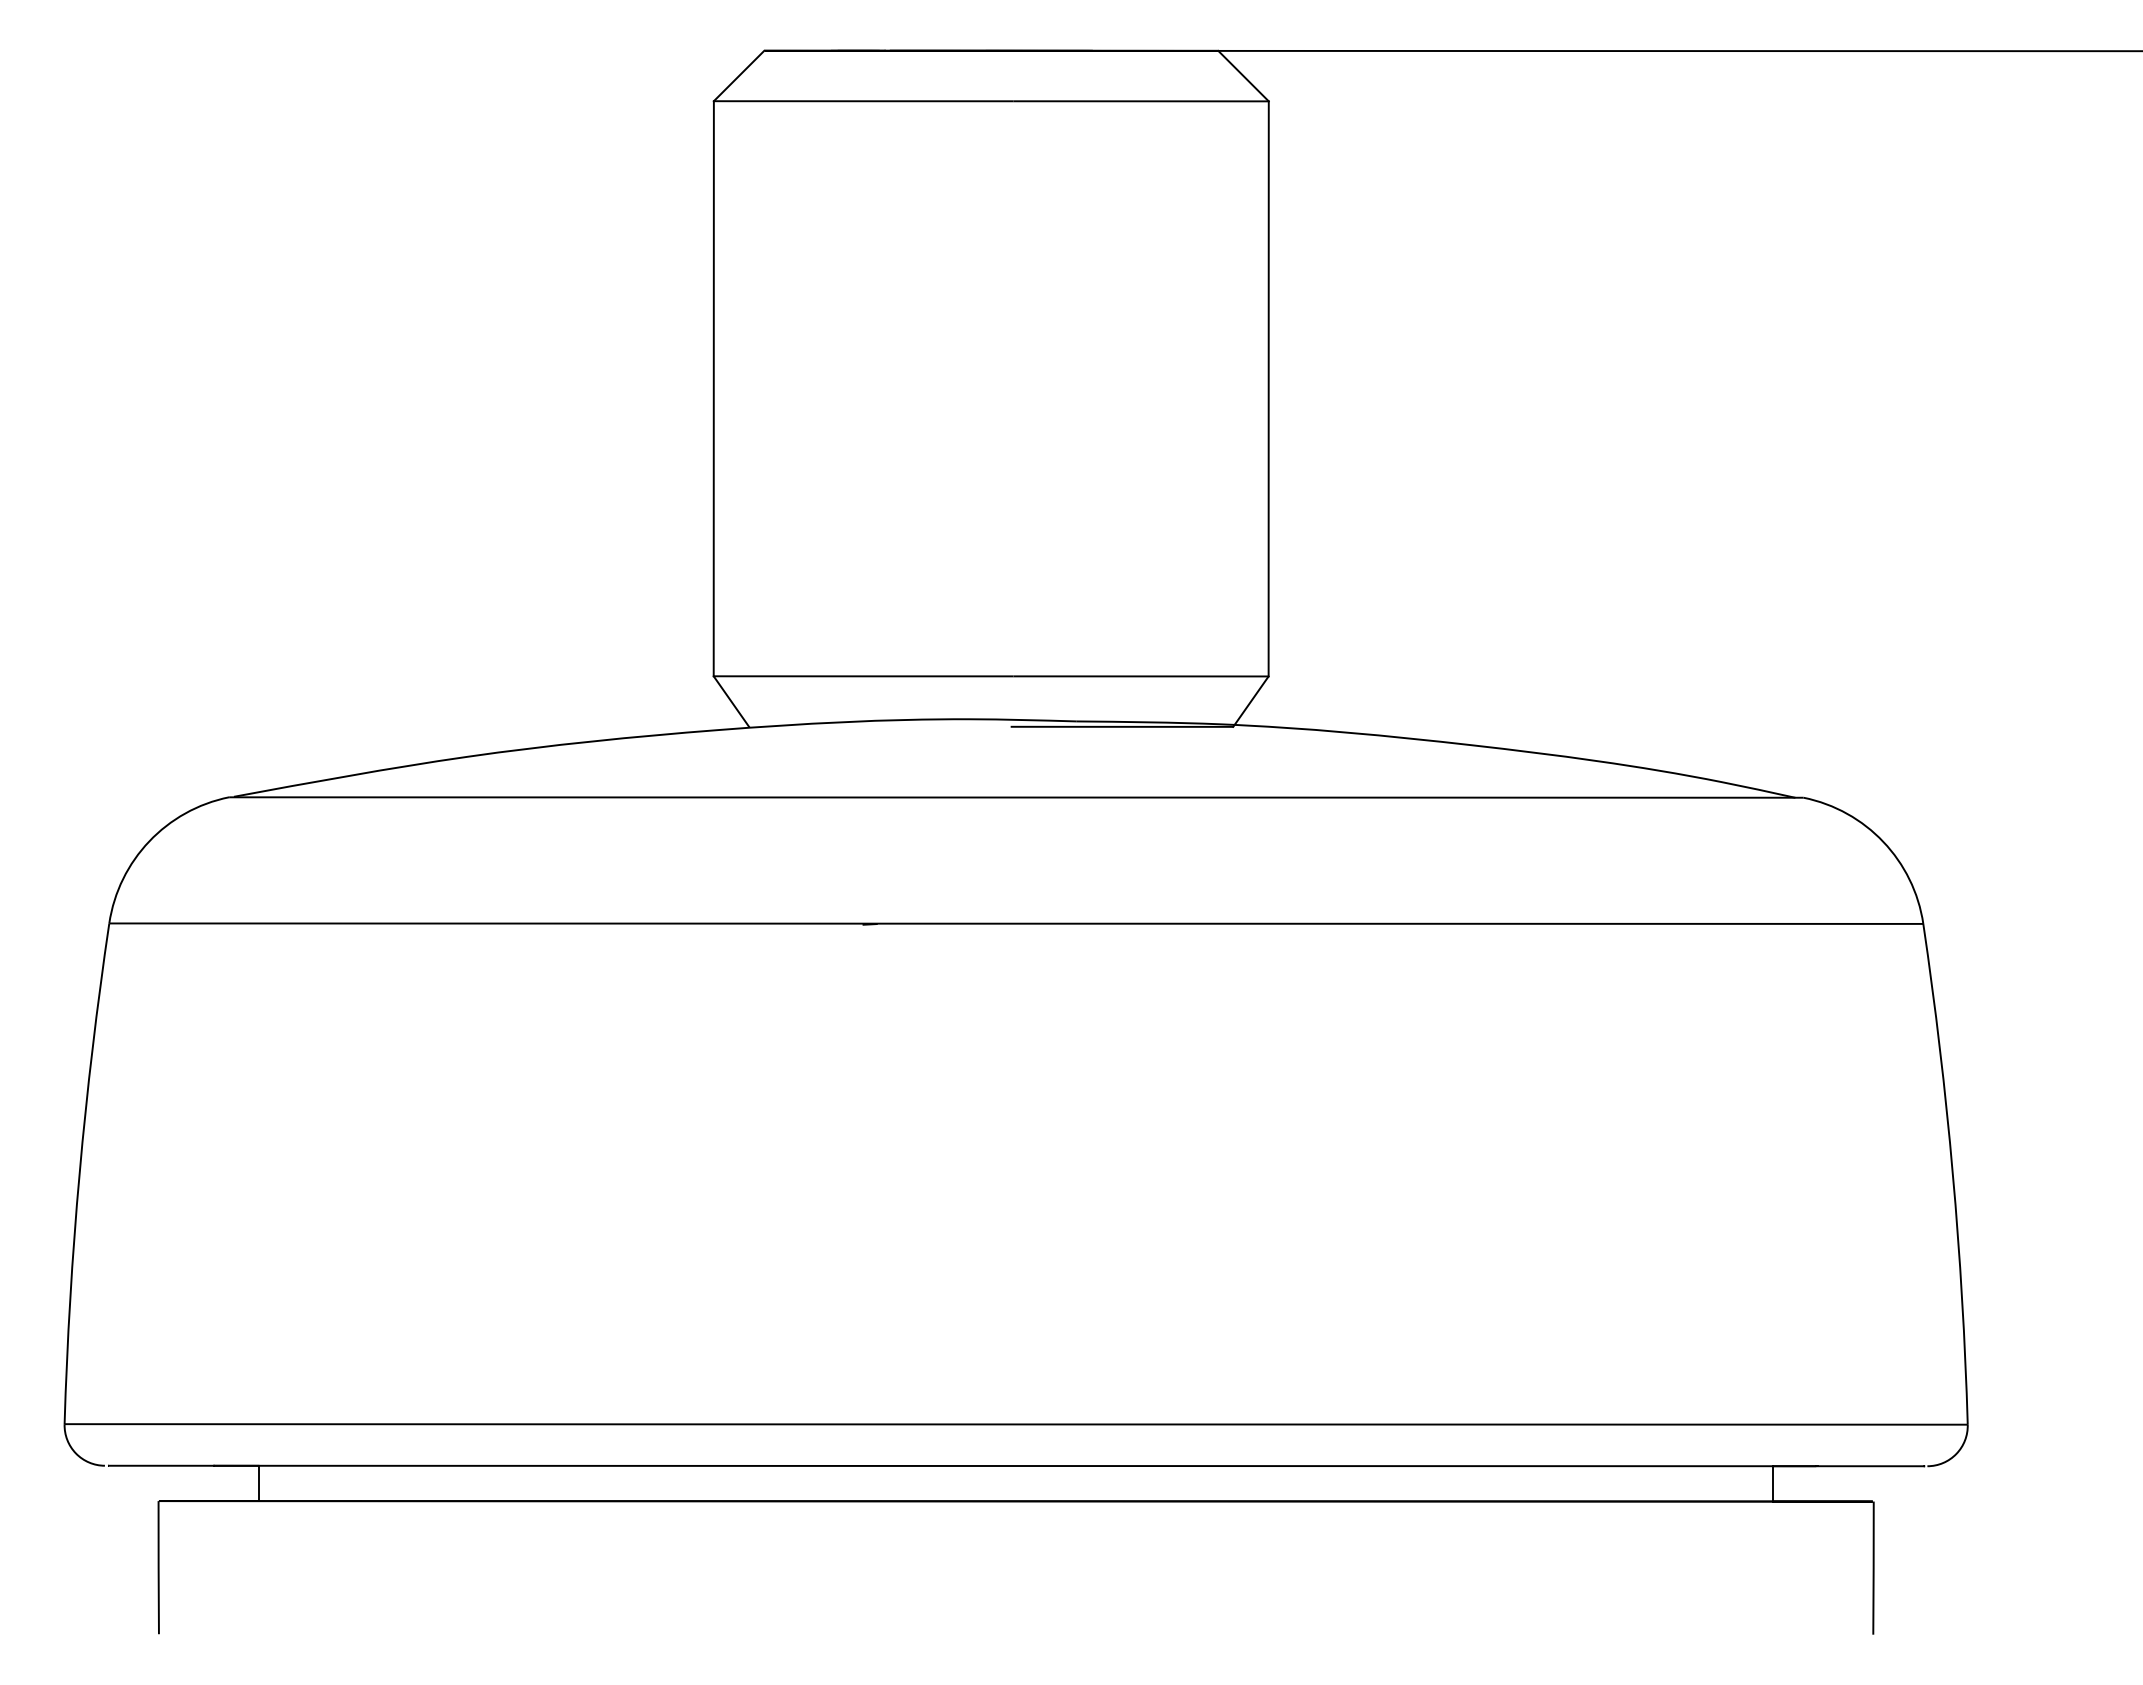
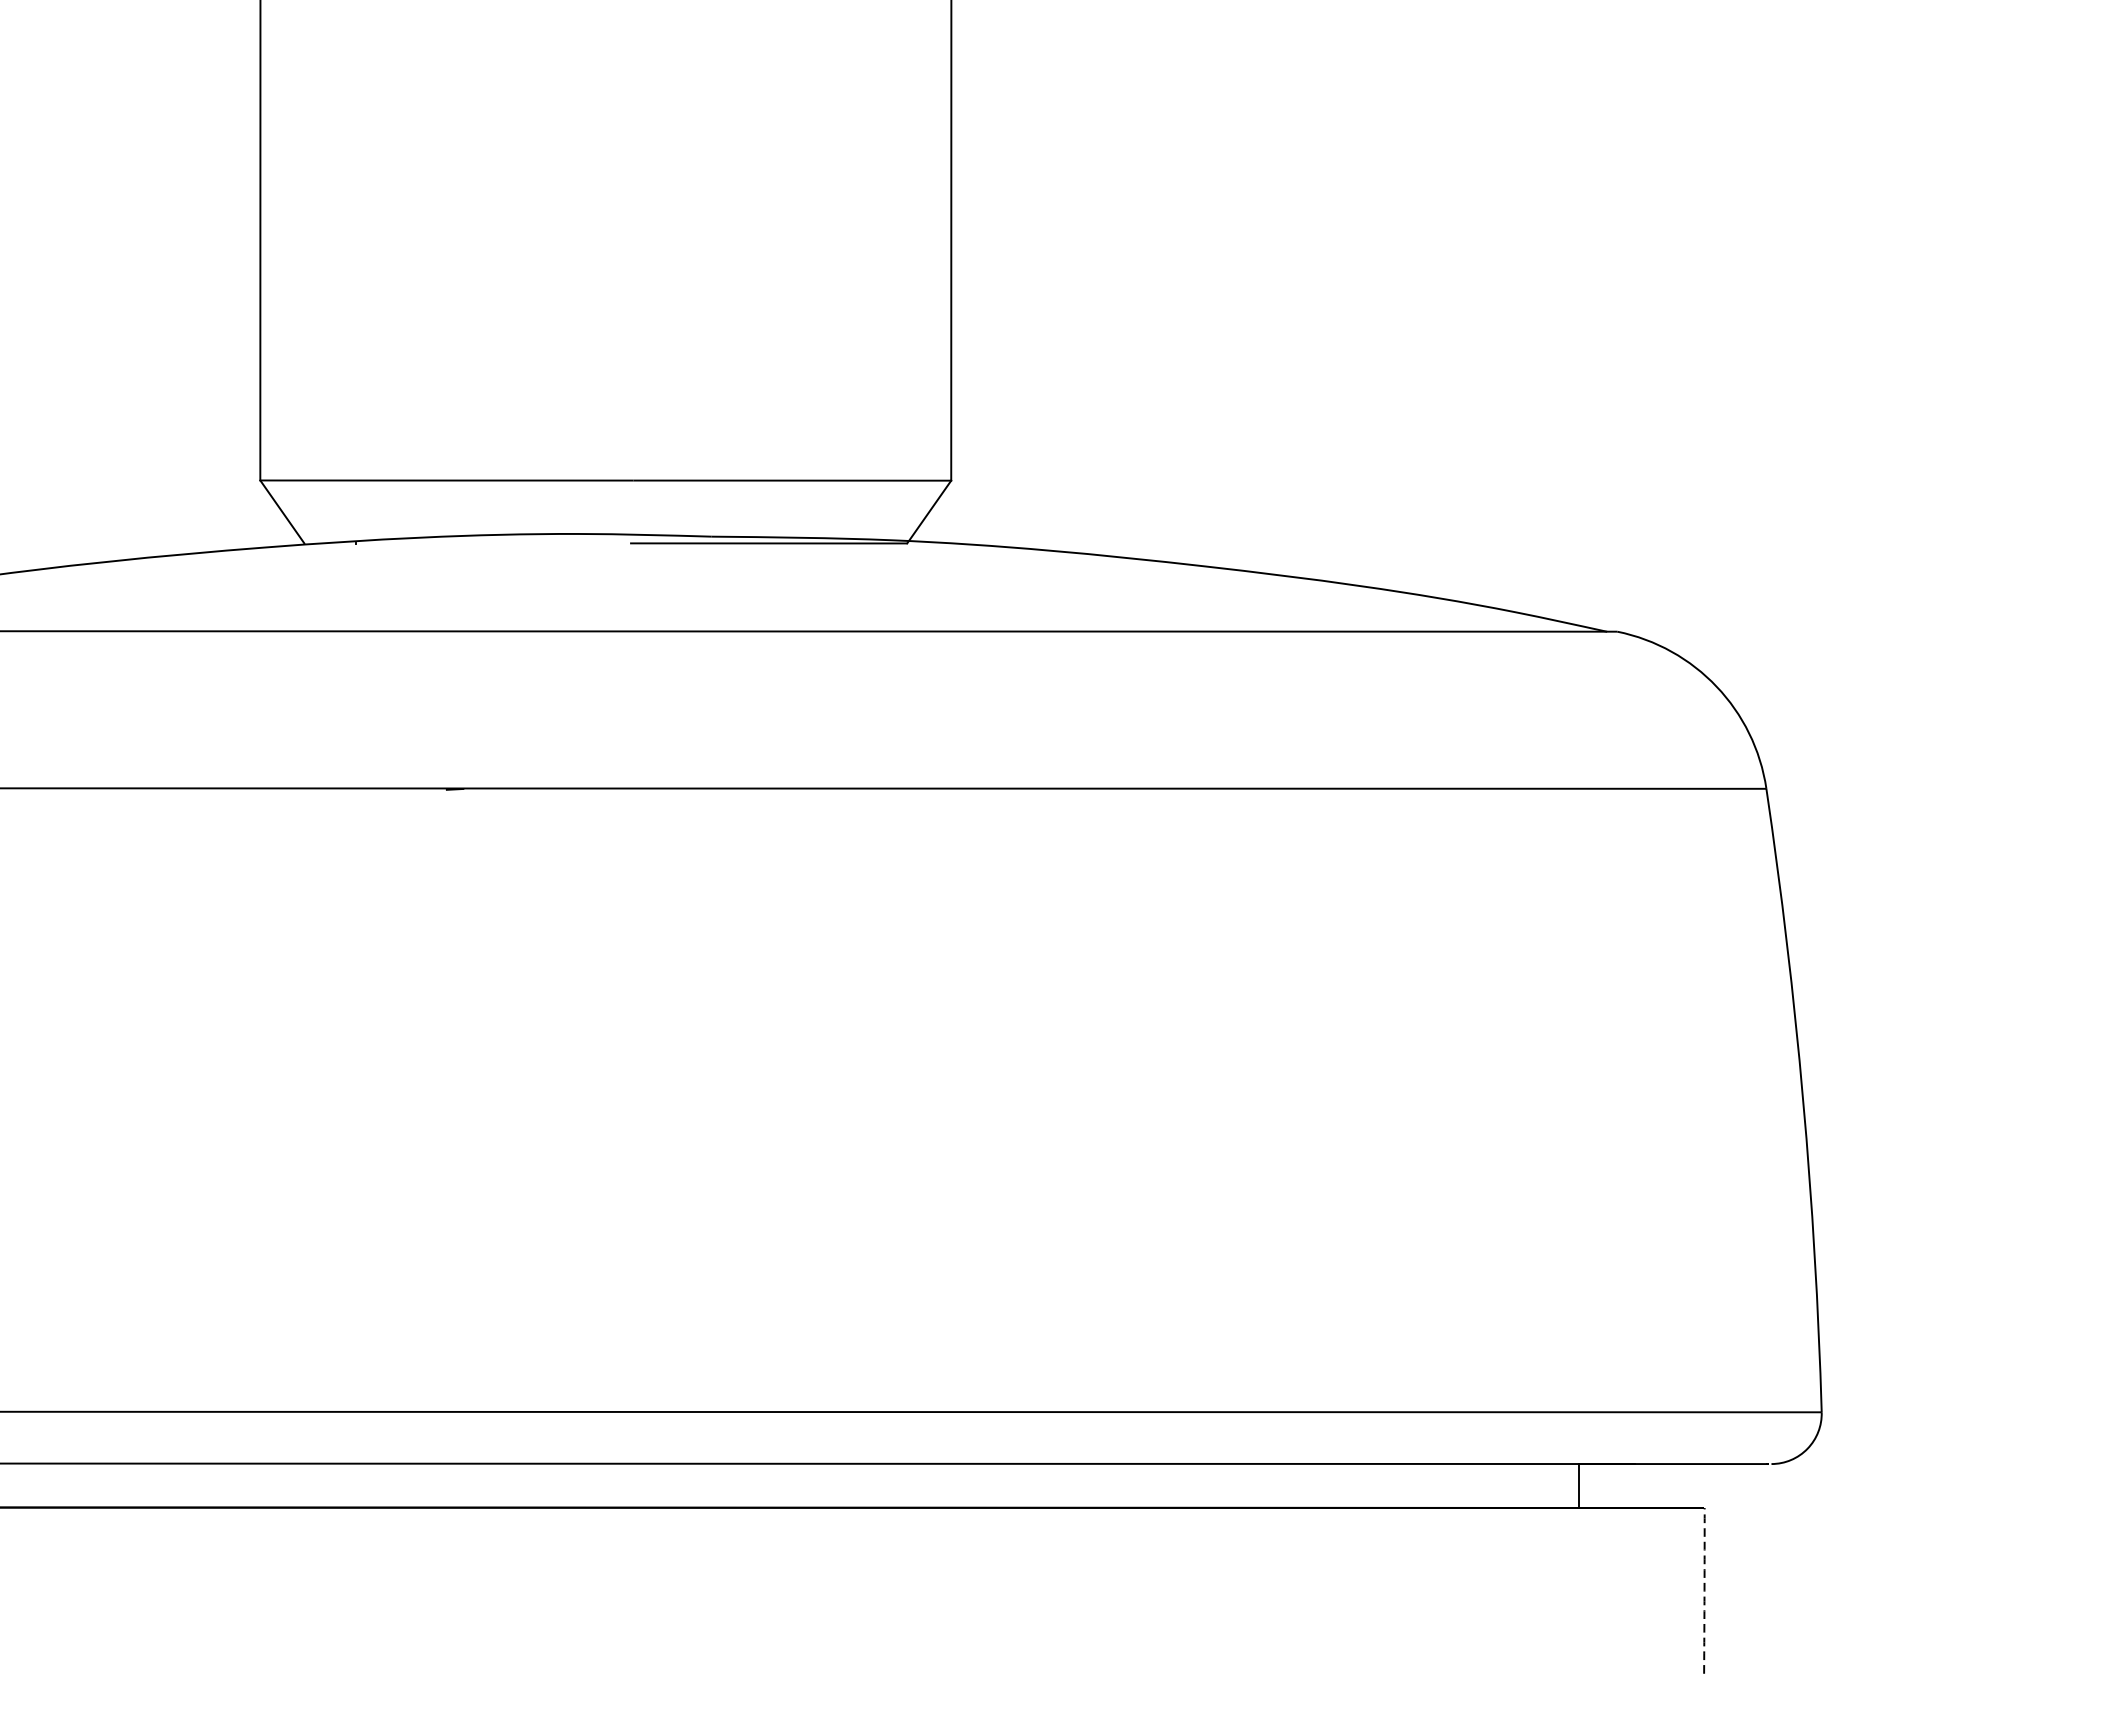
arc: (1873, 1568) -> (1704, 1591), solid -> dashed

